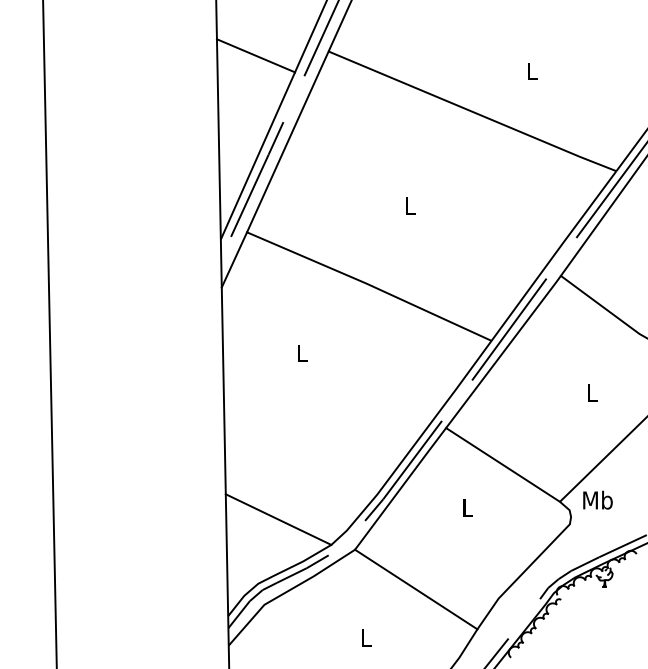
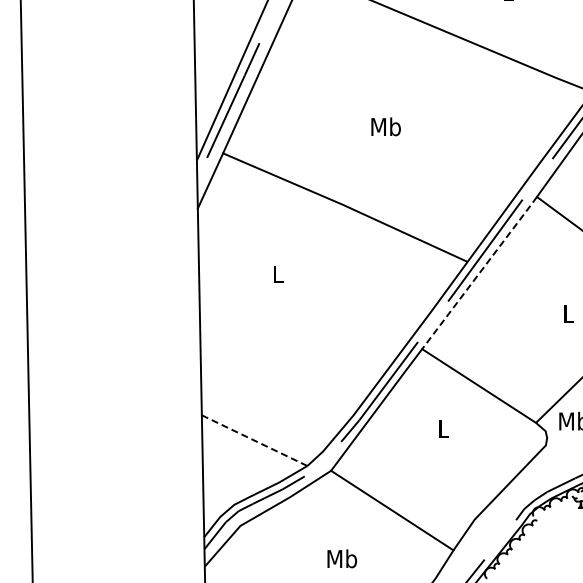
text: (409, 205) -> (385, 126), L -> Mb
line: (503, 351) -> (479, 272), solid -> dashed
line: (278, 519) -> (254, 440), solid -> dashed
text: (365, 637) -> (341, 558), L -> Mb

